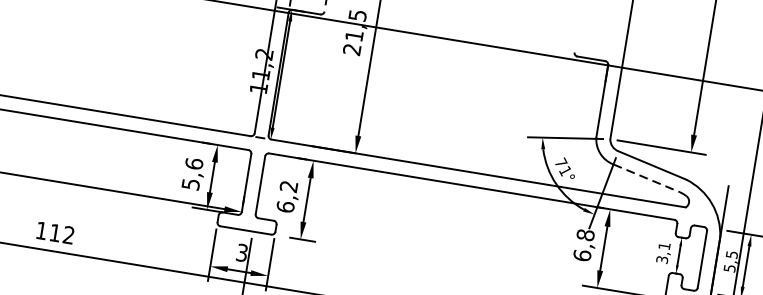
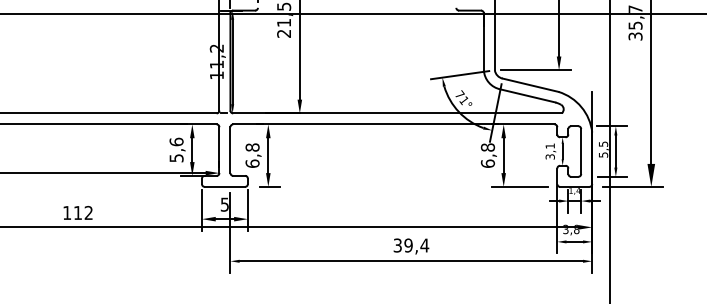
line: (647, 179) -> (528, 96), dashed -> solid
text: (288, 186) -> (252, 147), 6,2 -> 6,8
text: (241, 251) -> (224, 203), 3 -> 5

